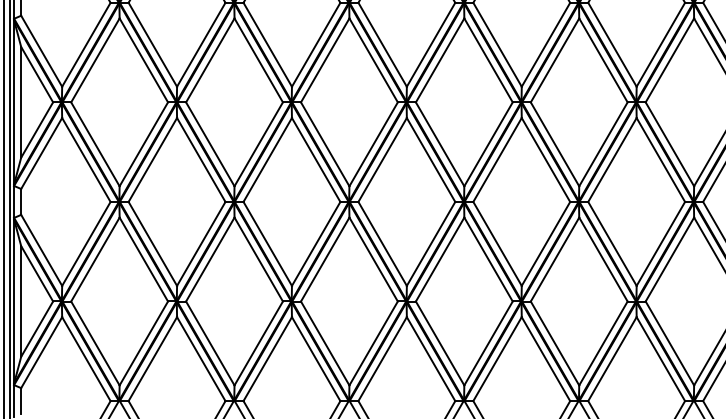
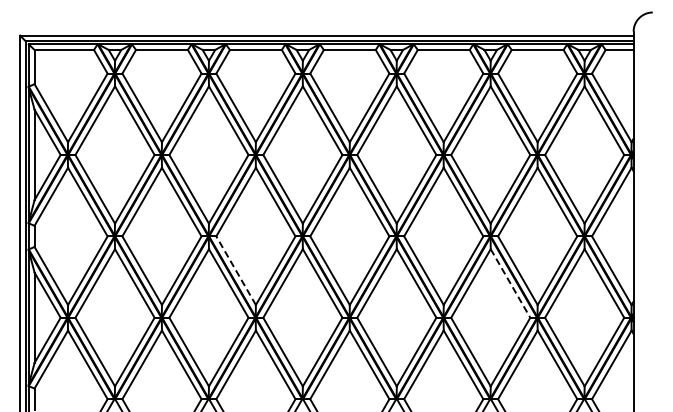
line: (268, 243) -> (236, 270), solid -> dashed
line: (603, 259) -> (510, 283), solid -> dashed

